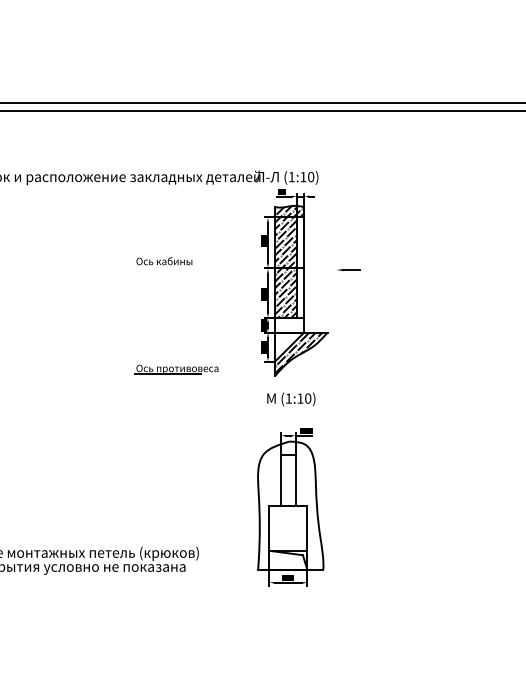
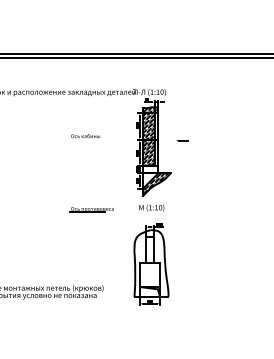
part: (175, 369) -> (91, 209), moved

